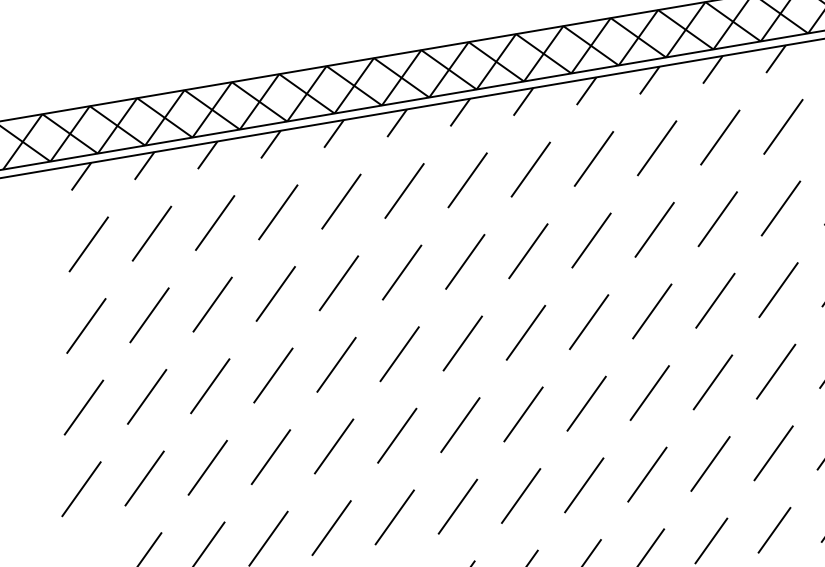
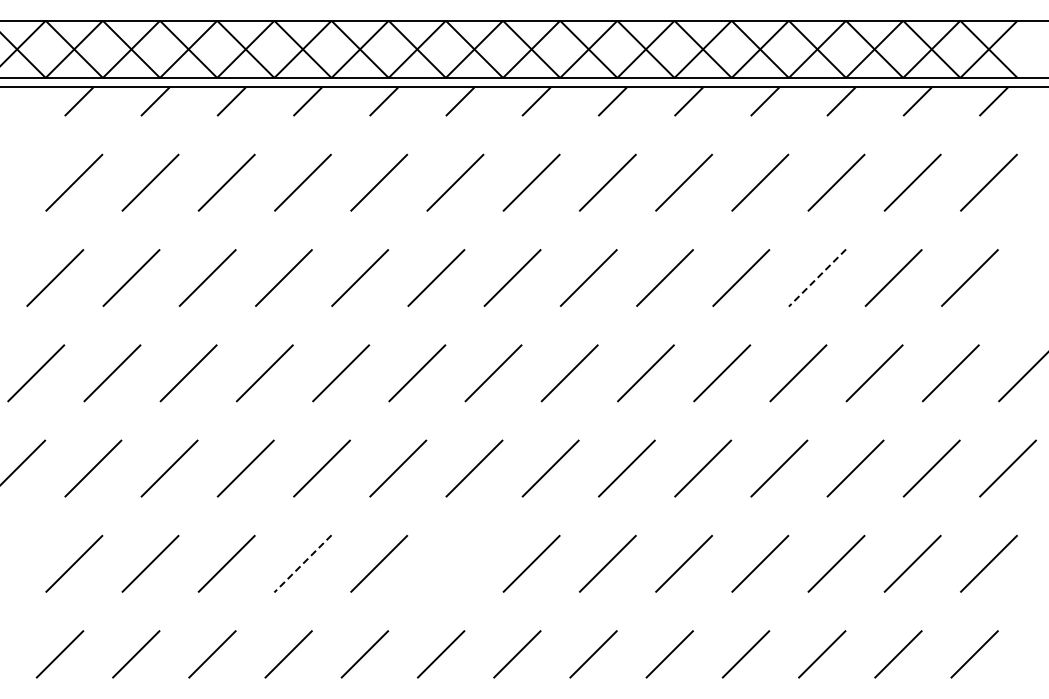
line: (717, 219) -> (817, 278), solid -> dashed
line: (457, 506) -> (455, 563), removed
line: (331, 528) -> (302, 564), solid -> dashed

